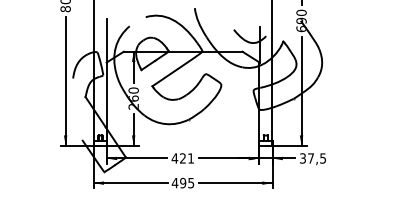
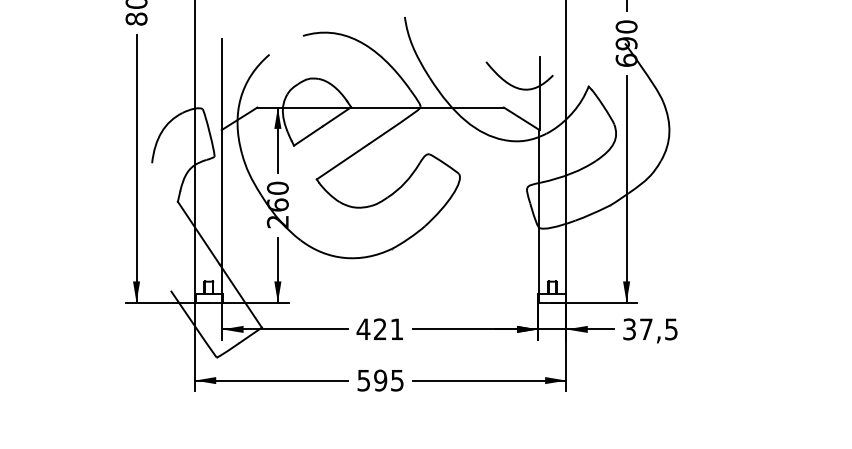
text: (174, 183) -> (362, 381), 495 -> 595

